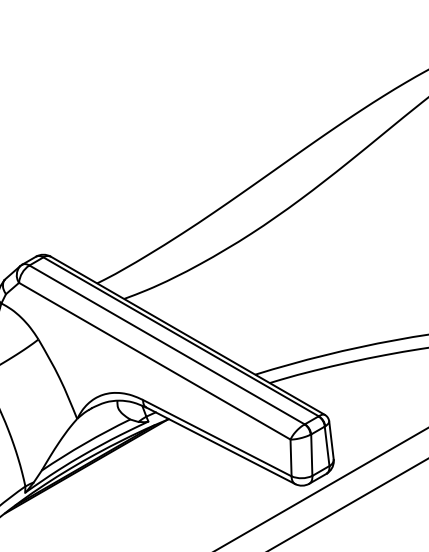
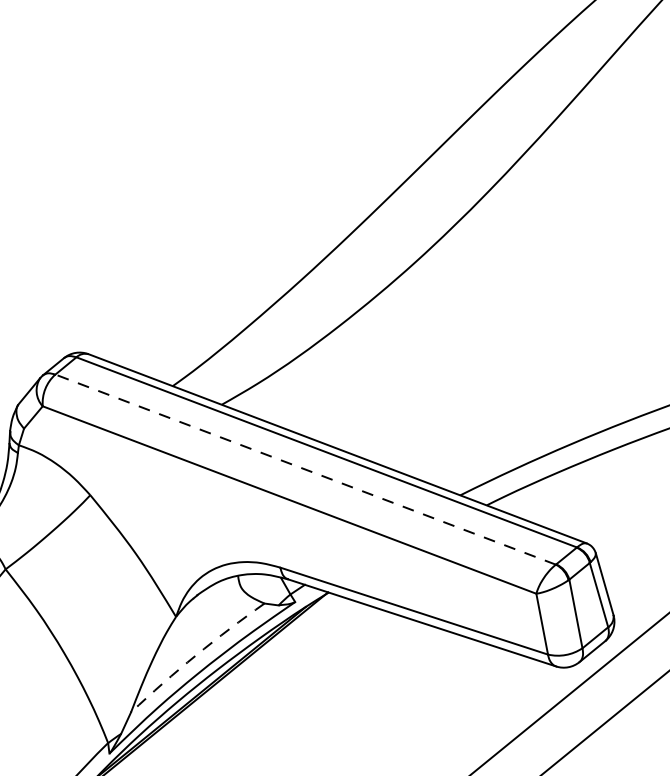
line: (167, 344) -> (306, 468), solid -> dashed
arc: (85, 443) -> (196, 655), solid -> dashed

